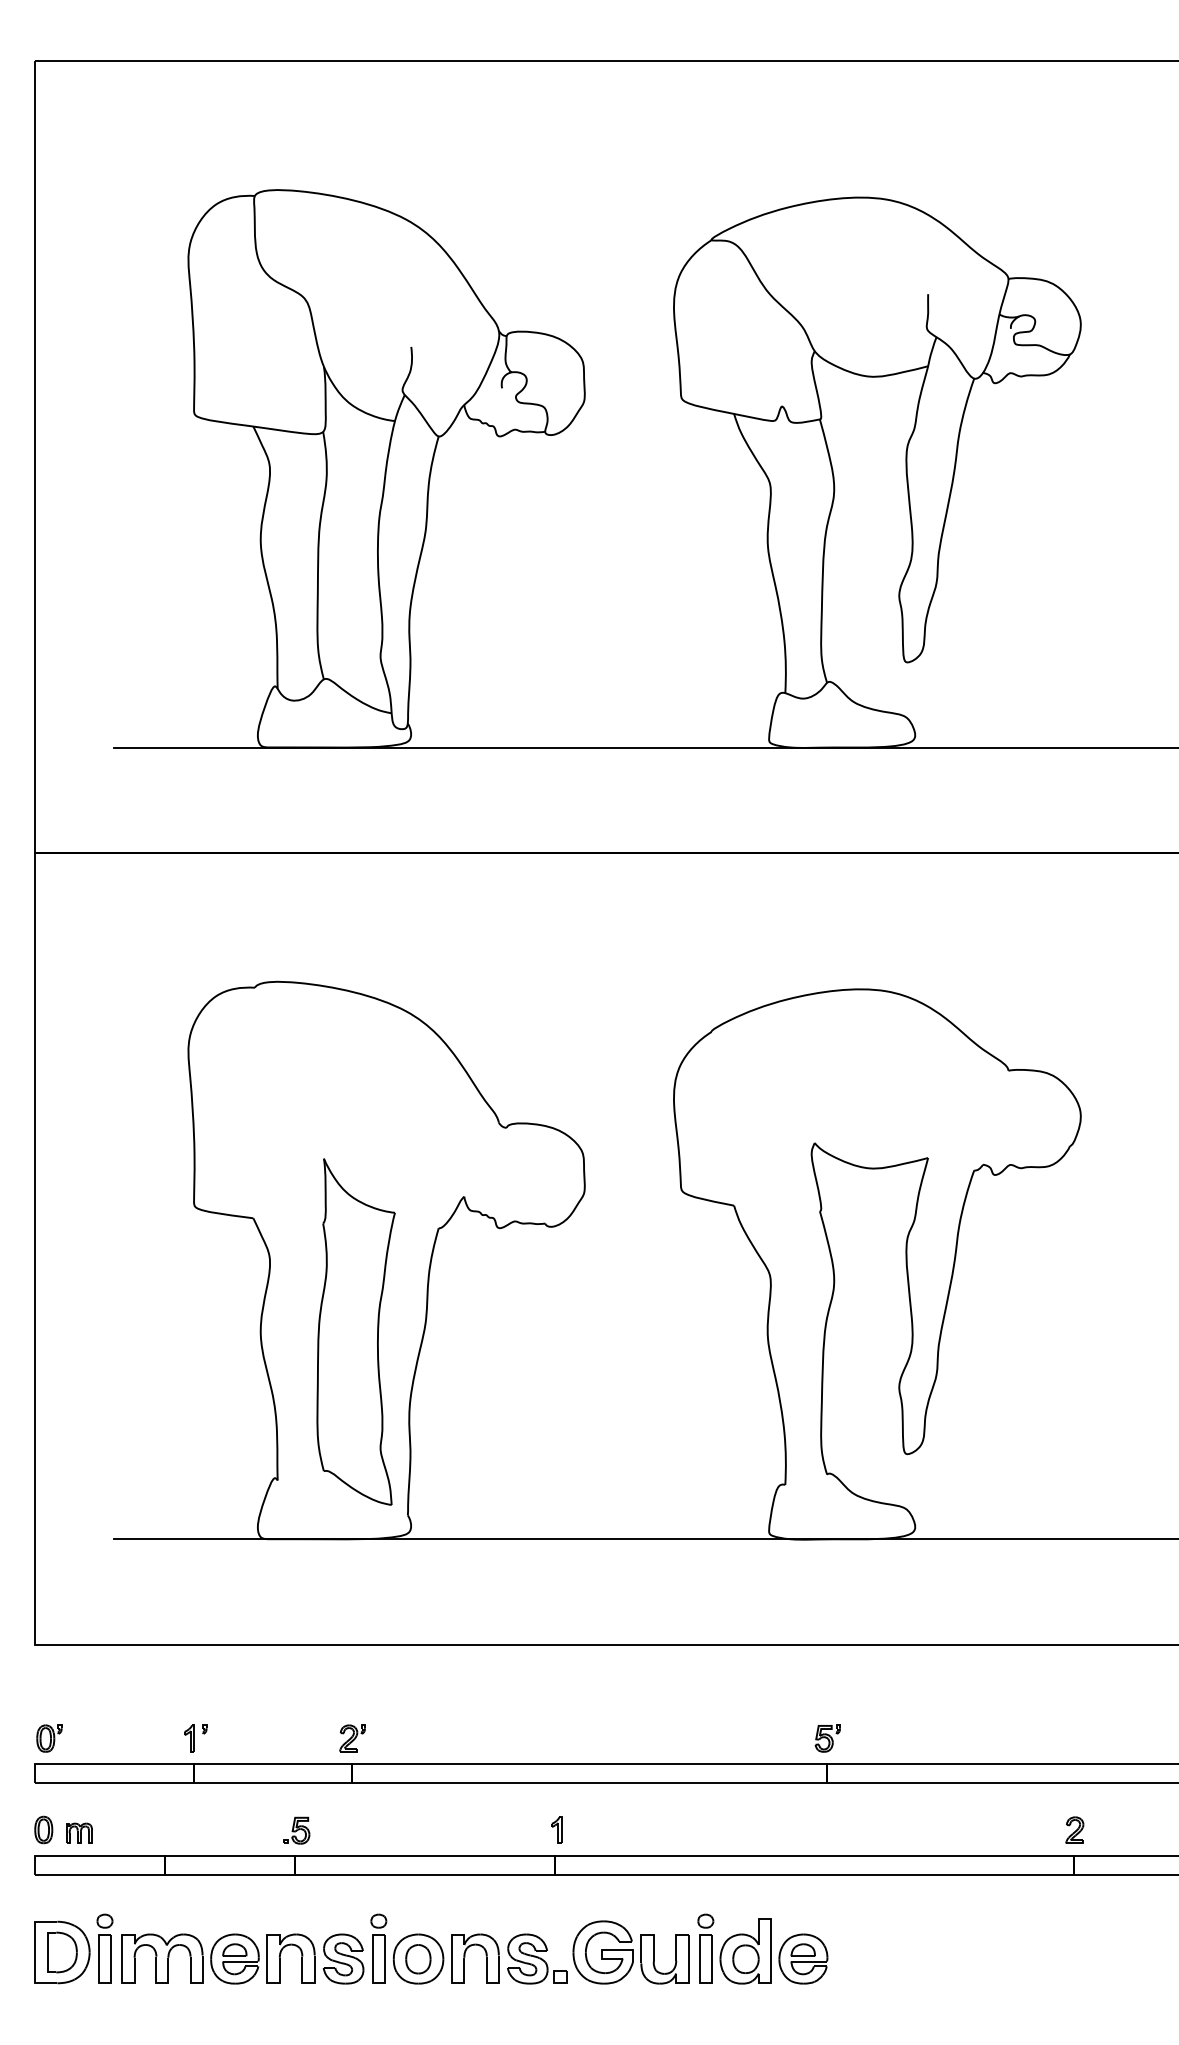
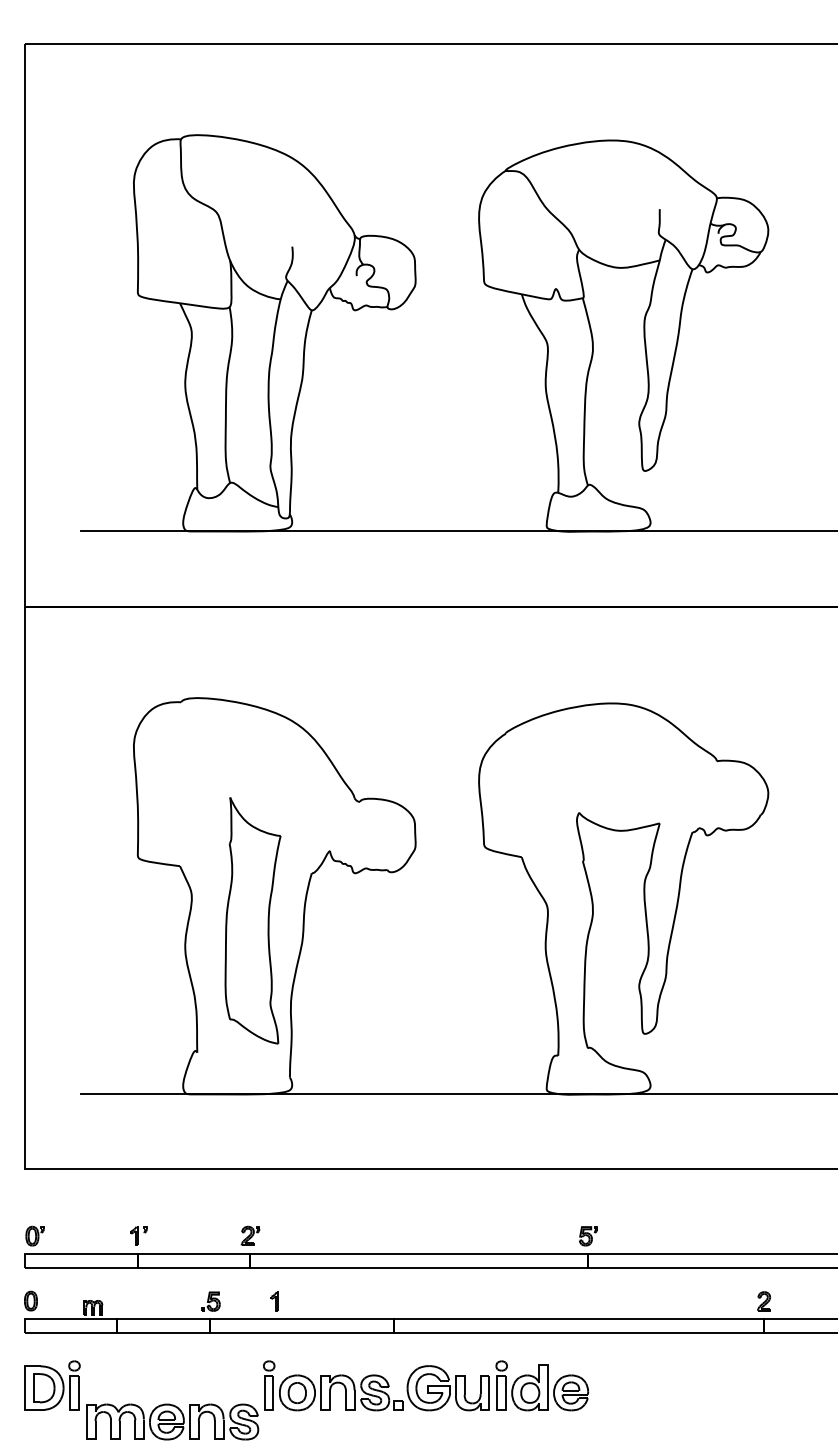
part: (355, 1331) -> (252, 920), moved
part: (556, 1829) -> (274, 1300), moved
part: (79, 1832) -> (93, 1307), moved
part: (242, 1958) -> (172, 1421), moved

